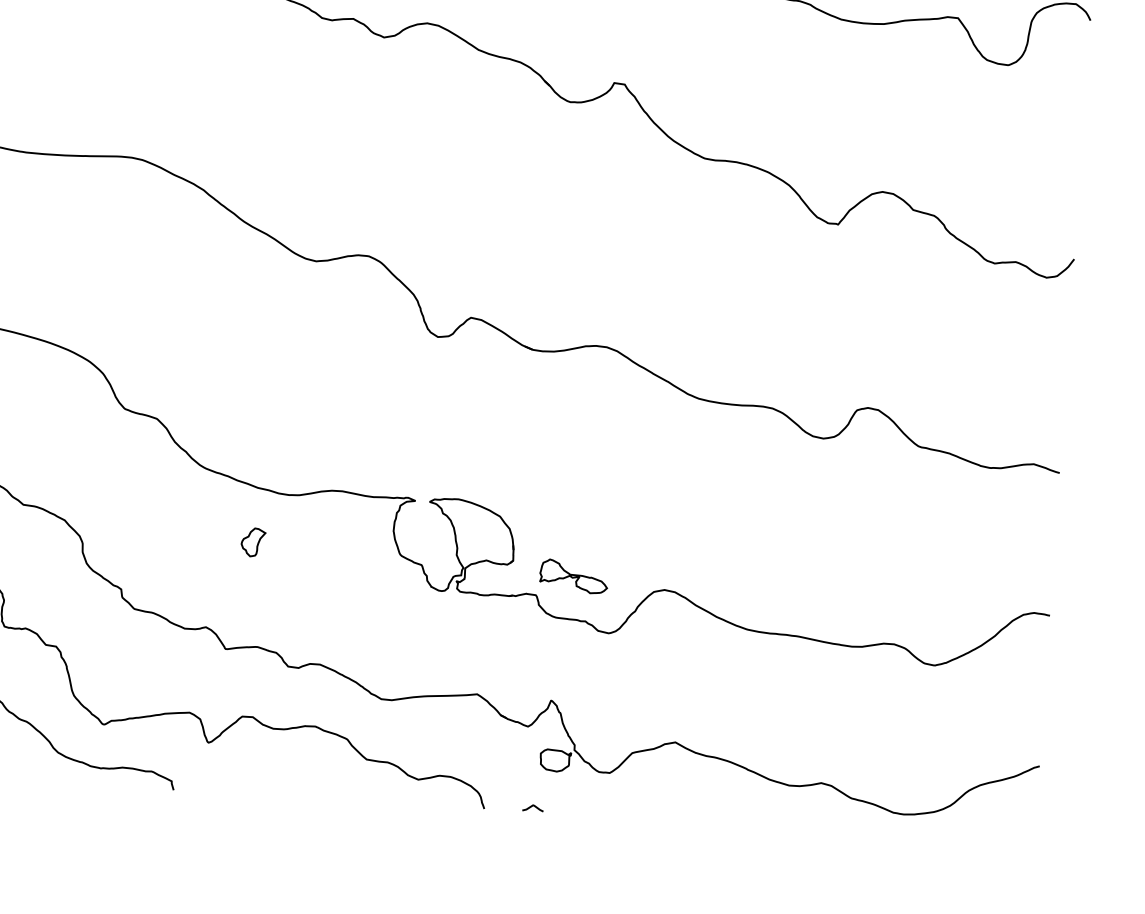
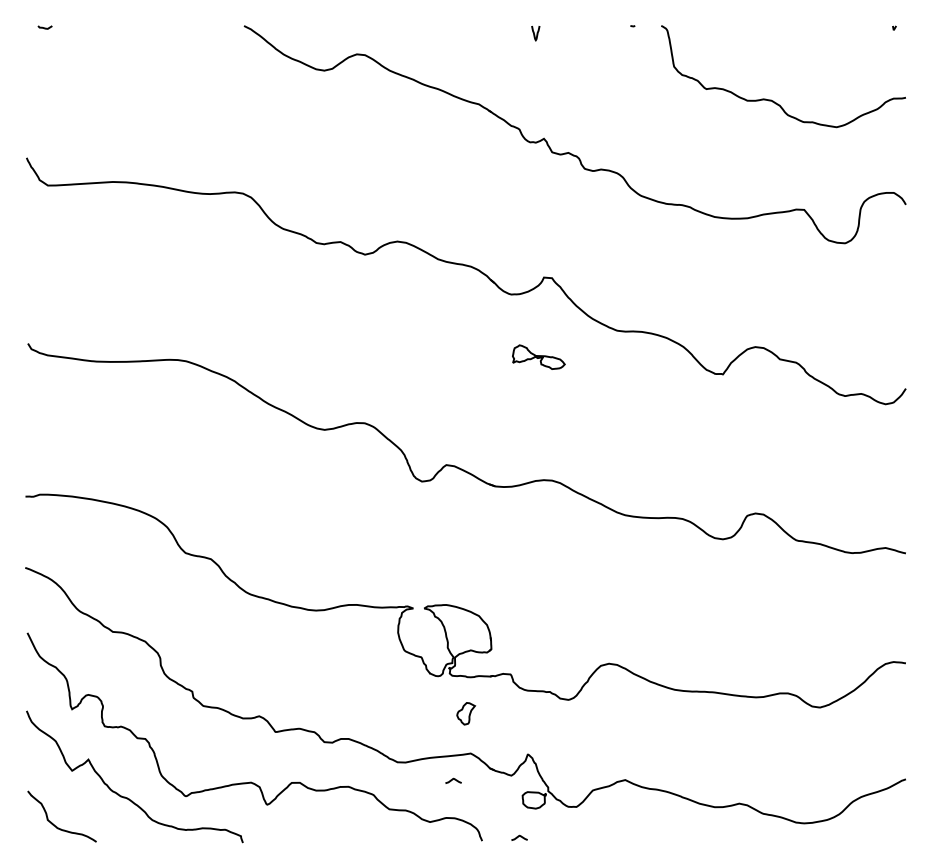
part: (253, 542) -> (466, 713), moved
part: (573, 575) -> (538, 356), moved
curve: (452, 726) -> (453, 779), added

